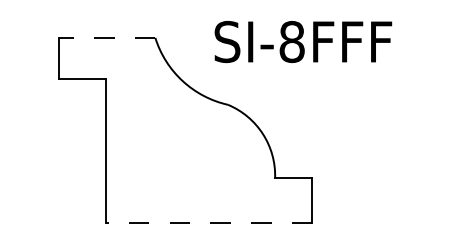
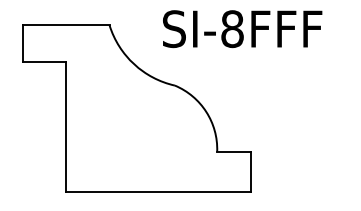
line: (106, 37) -> (65, 25), dashed -> solid
line: (209, 223) -> (158, 192), dashed -> solid

